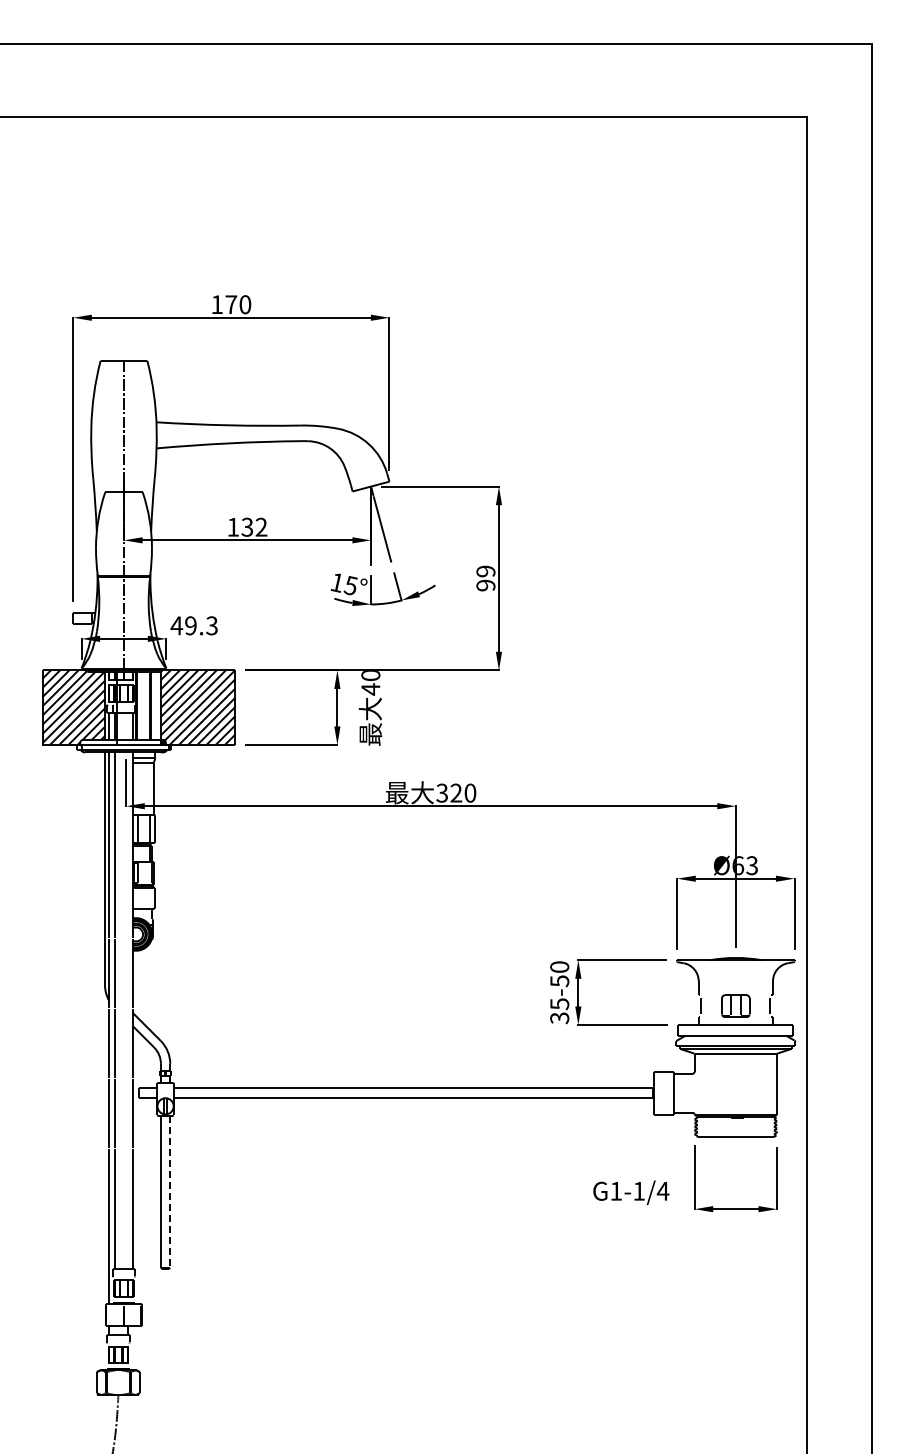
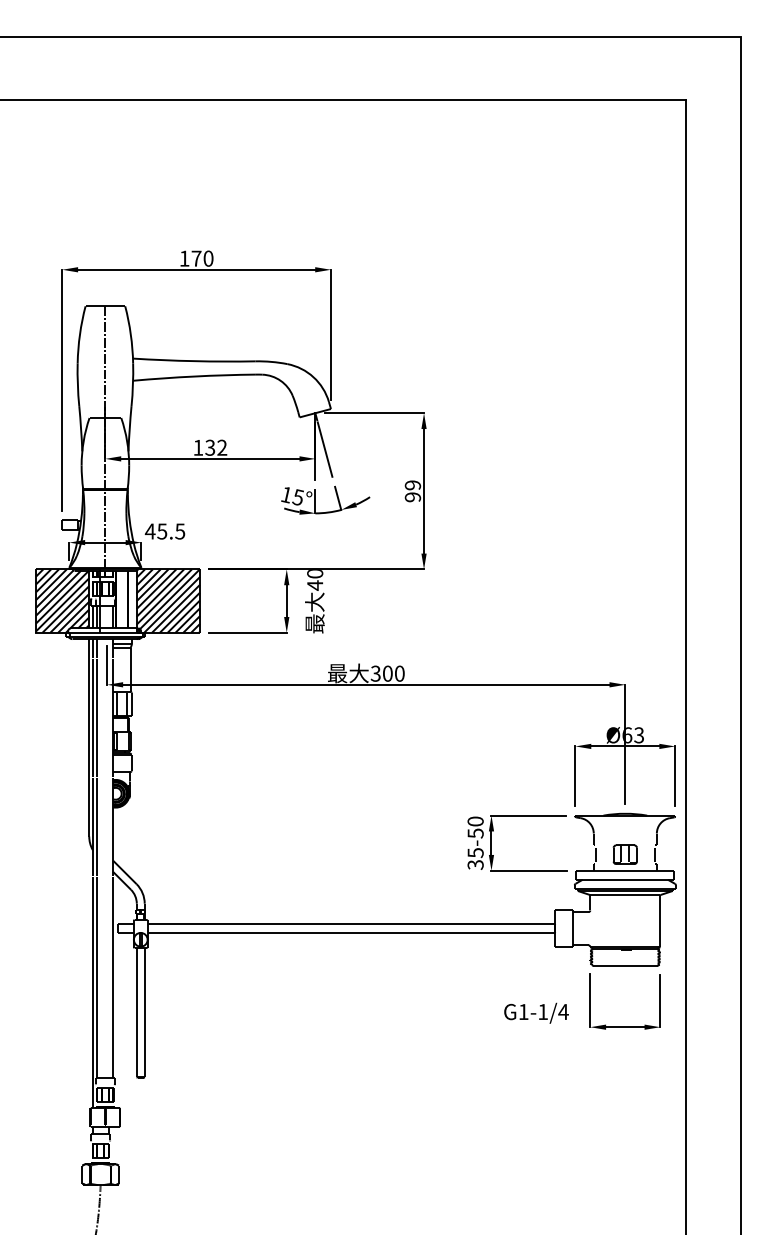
text: (201, 625) -> (171, 531), 49.3 -> 45.5
text: (456, 792) -> (387, 673), 320 -> 300
line: (170, 1192) -> (144, 1013), dashed -> solid

